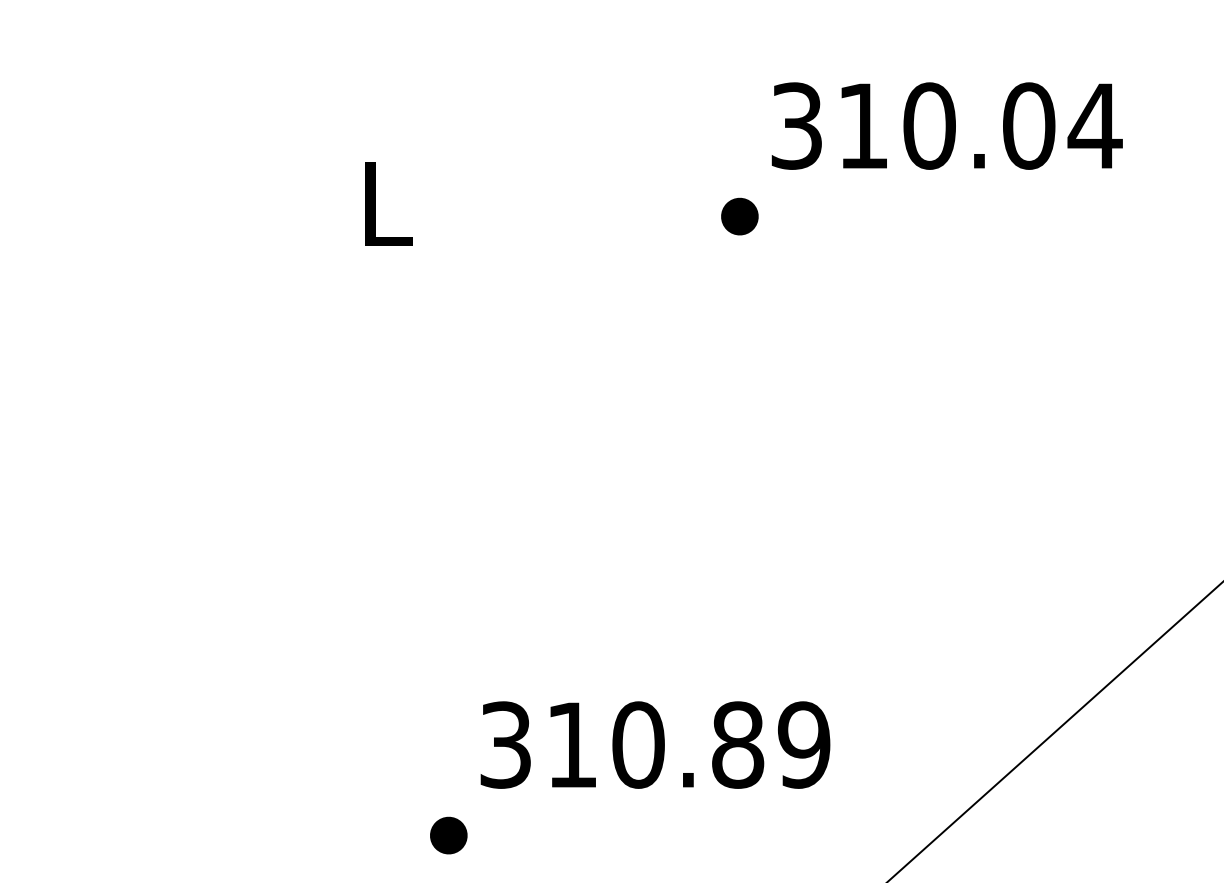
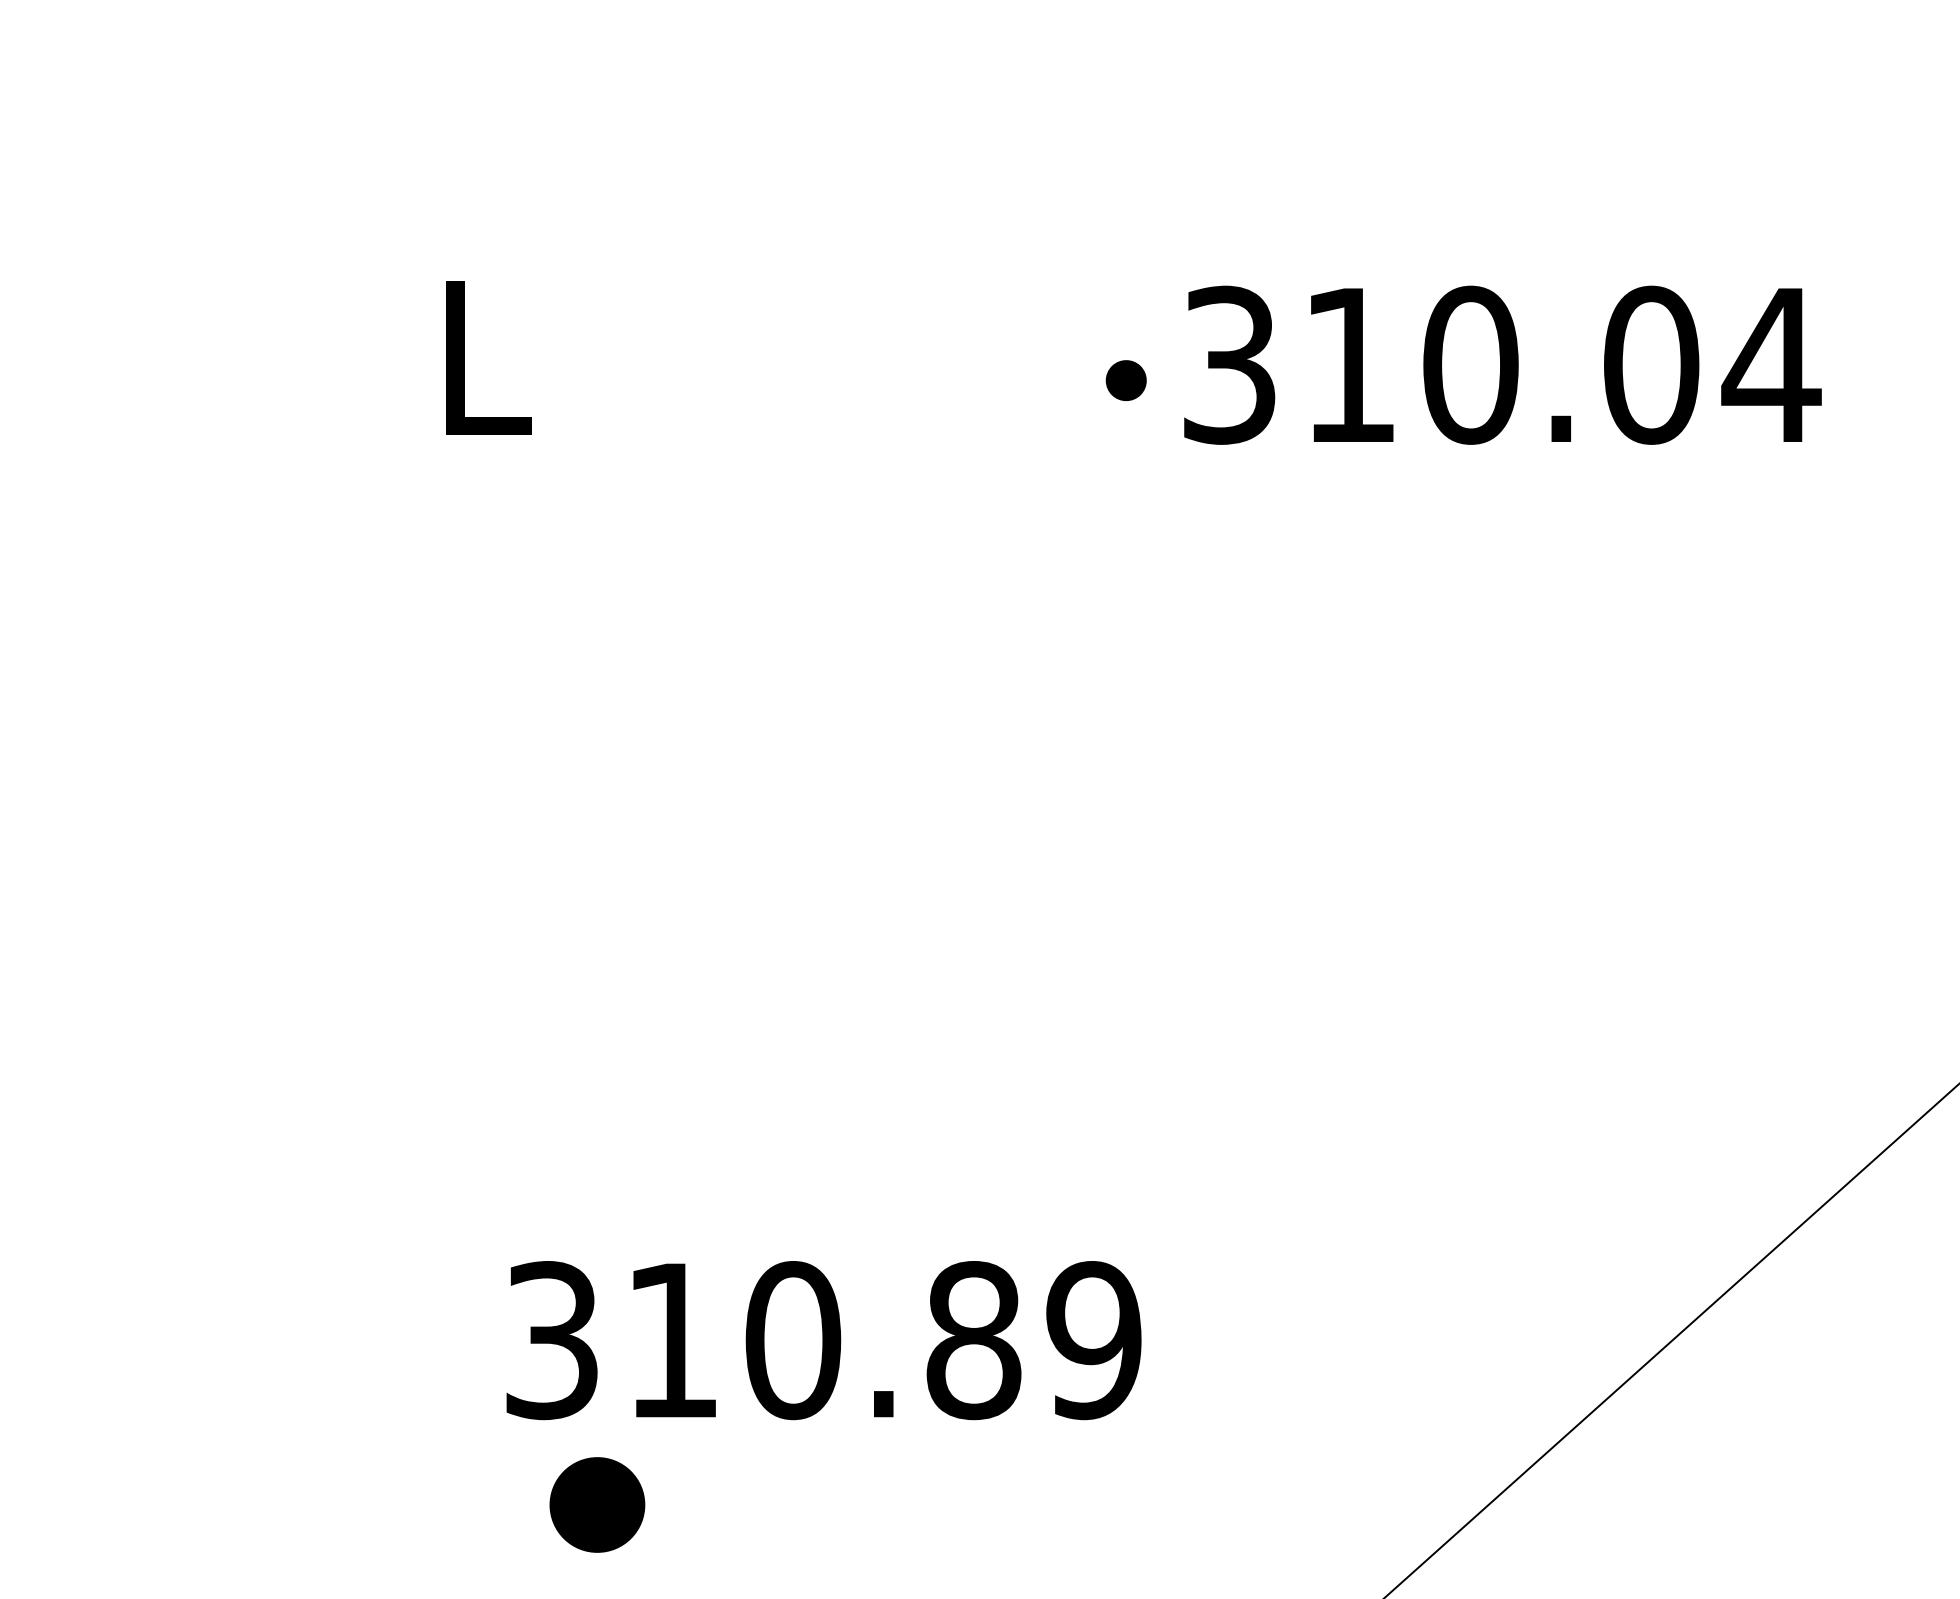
text: (946, 125) -> (1501, 364), moved
part: (739, 216) -> (1125, 380), size x0.6
text: (655, 744) -> (824, 1339), moved
part: (448, 835) -> (596, 1504), size x1.4

